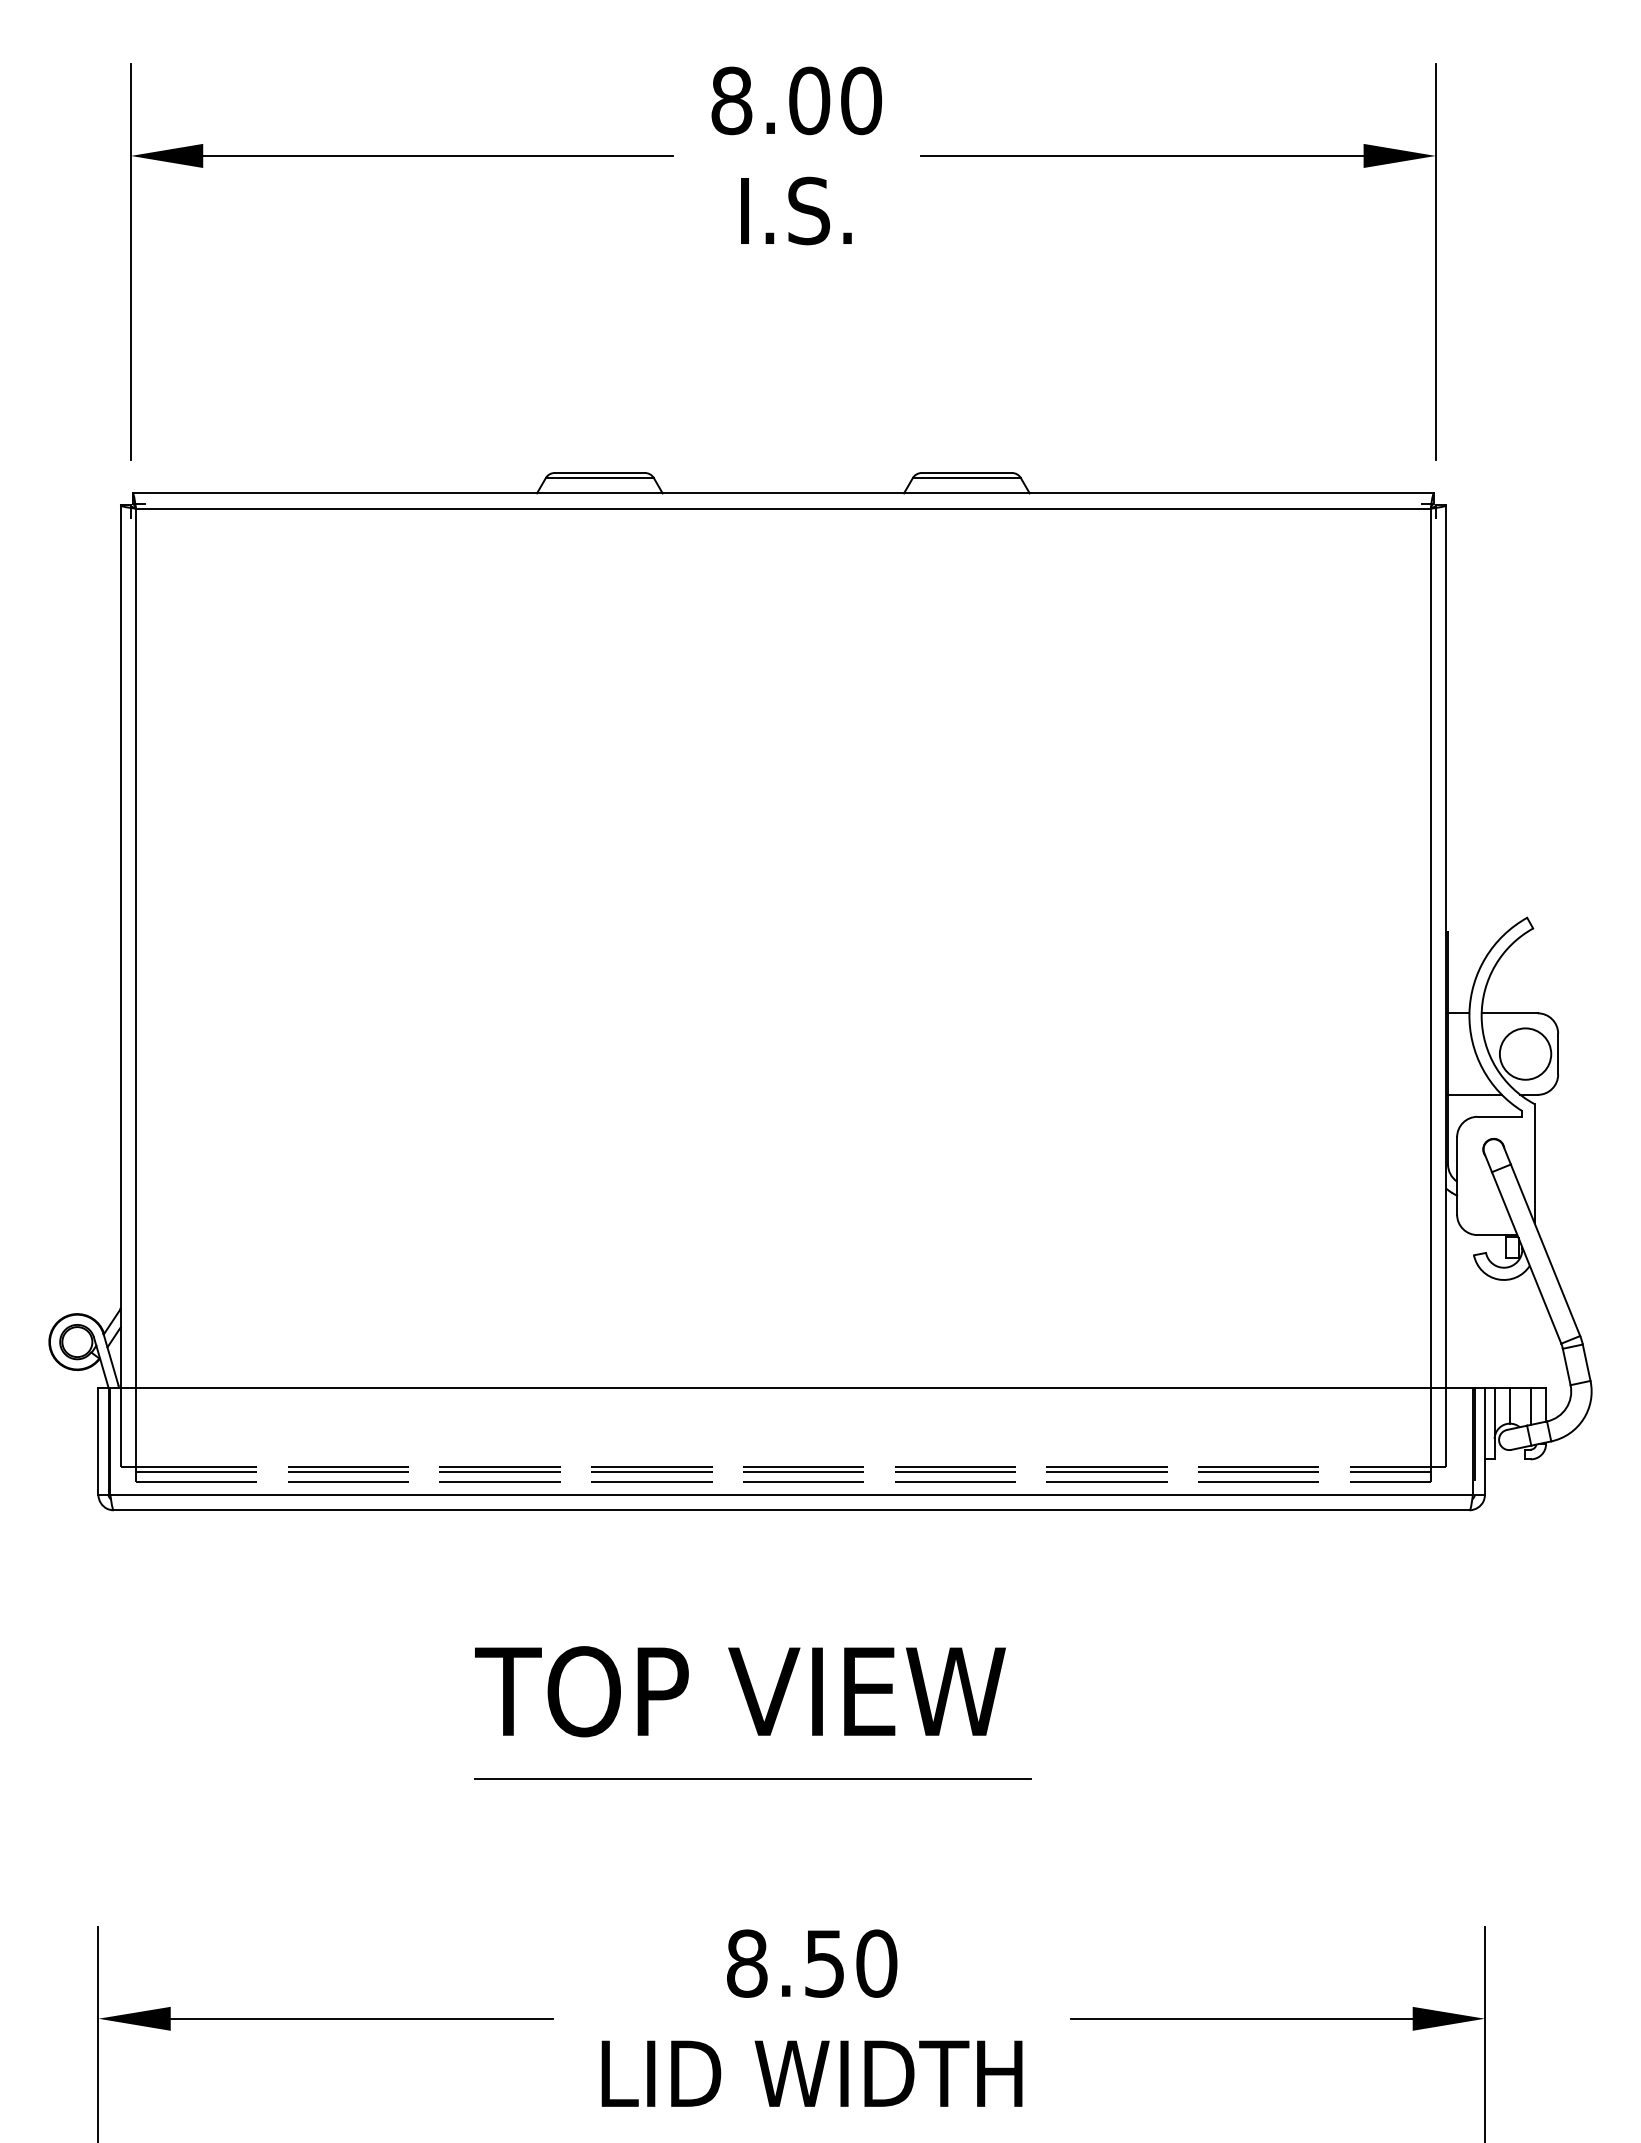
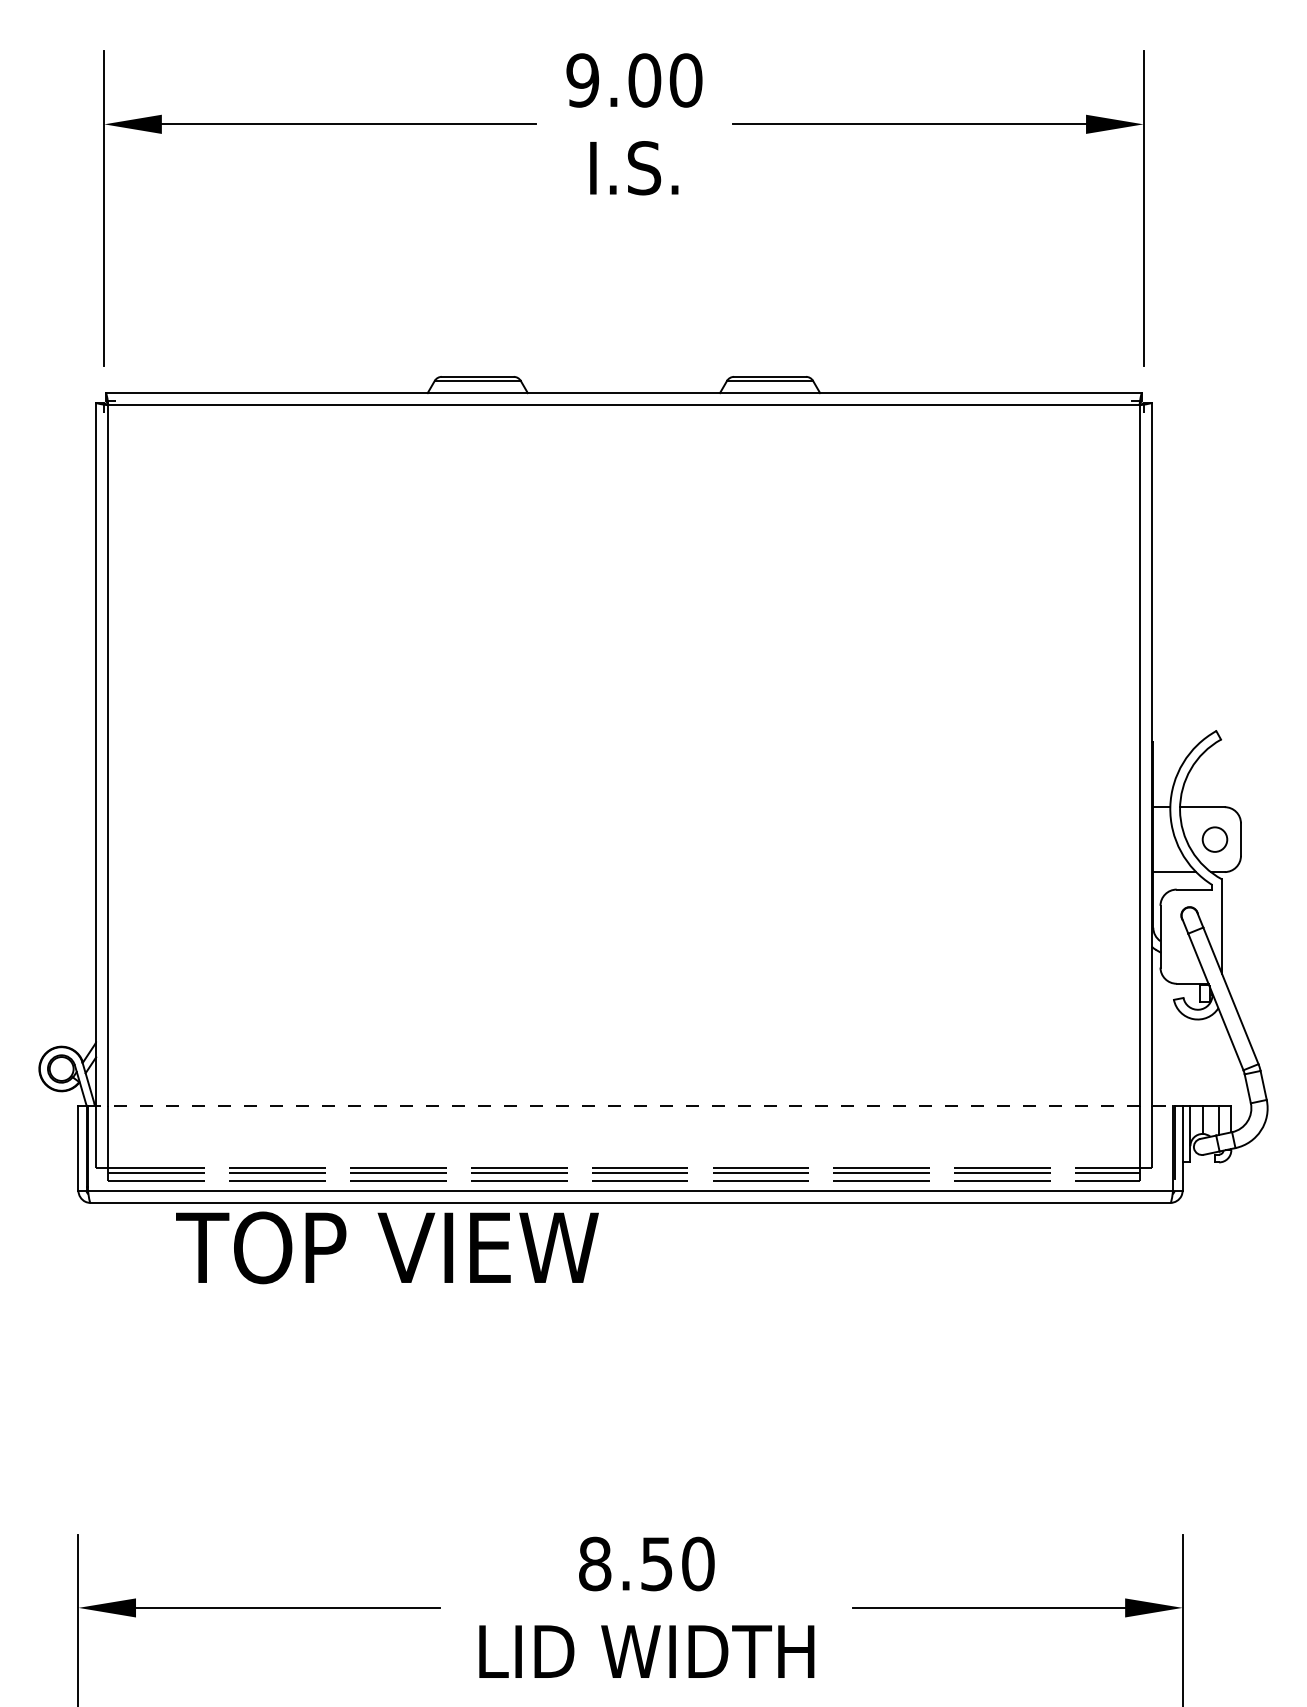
text: (731, 100) -> (582, 80), 8.00 -> 9.00
circle: (1525, 1053) -> (1214, 839), size x0.6
line: (792, 1387) -> (631, 1105), solid -> dashed
text: (740, 1691) -> (387, 1247), moved
line: (753, 1778) -> (600, 1416), removed

